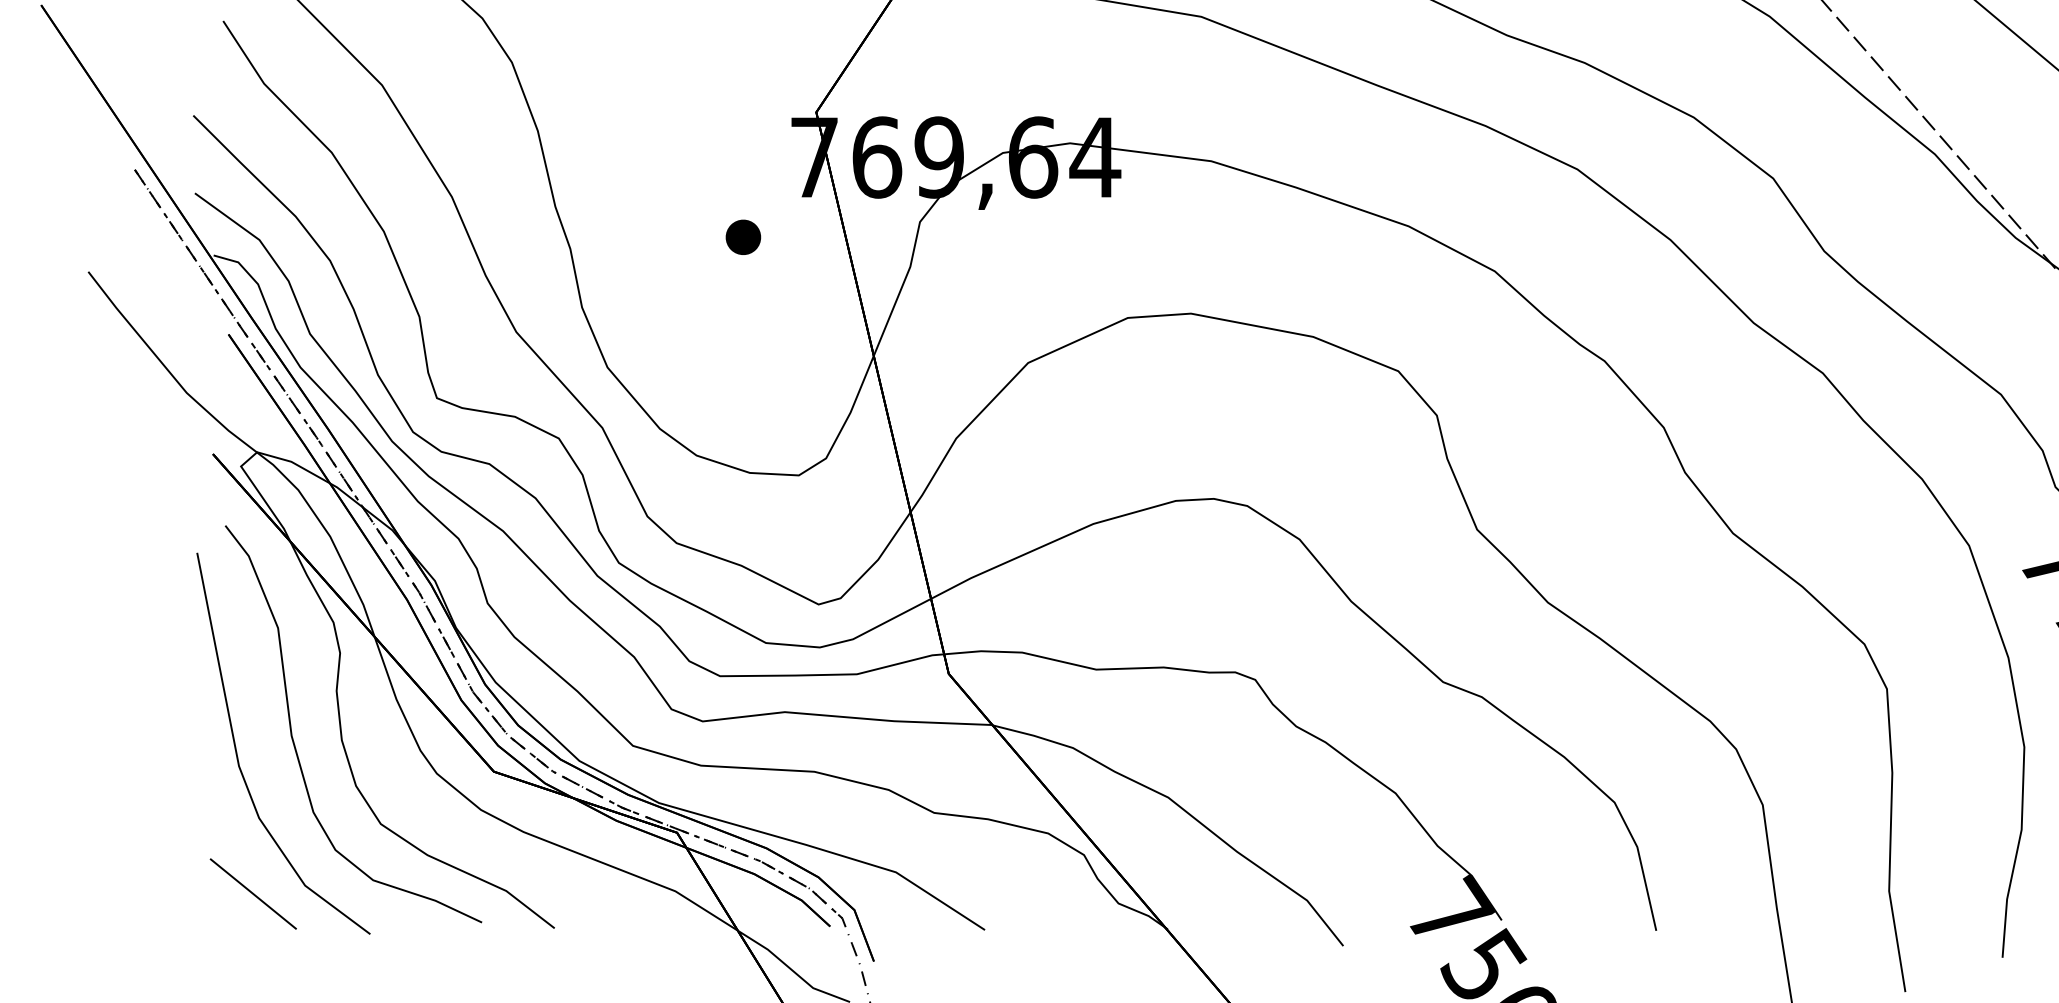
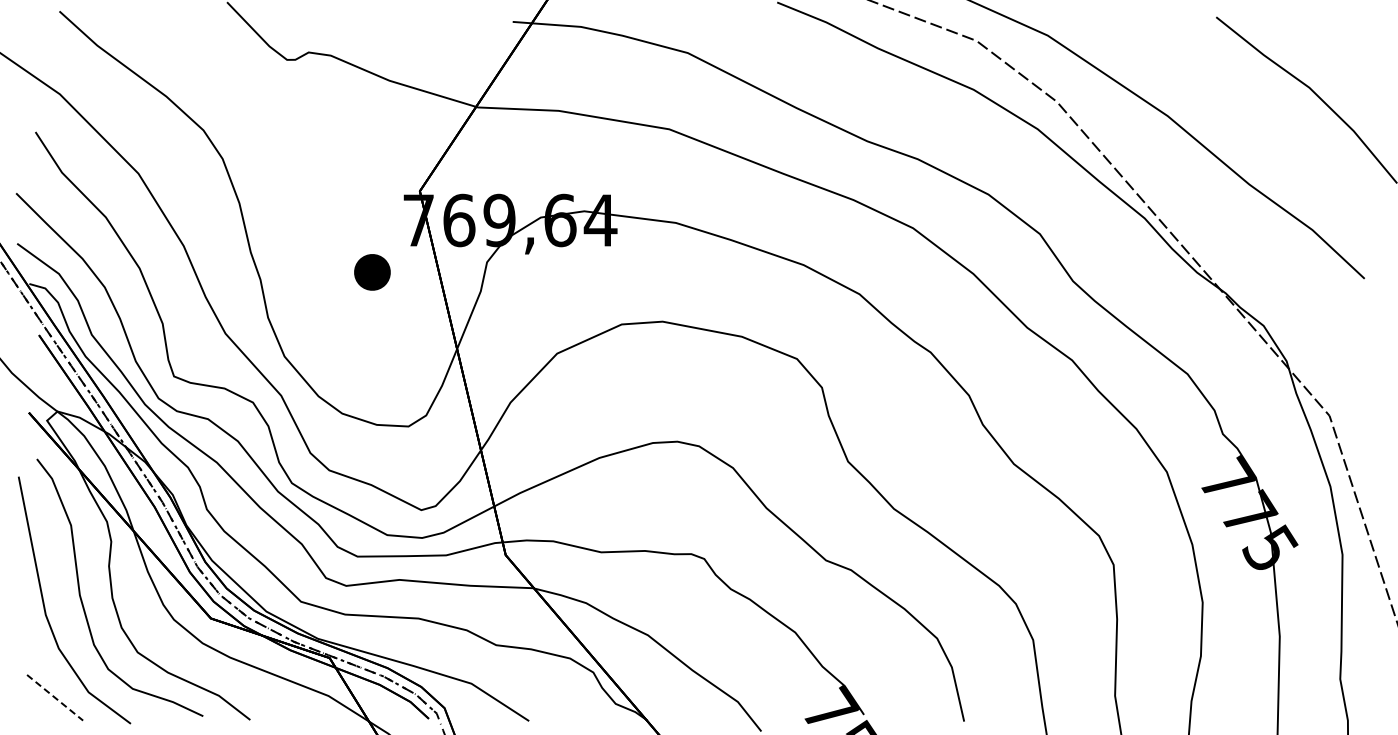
part: (743, 236) -> (372, 271), size x1.6
line: (253, 895) -> (55, 698), solid -> dashed

